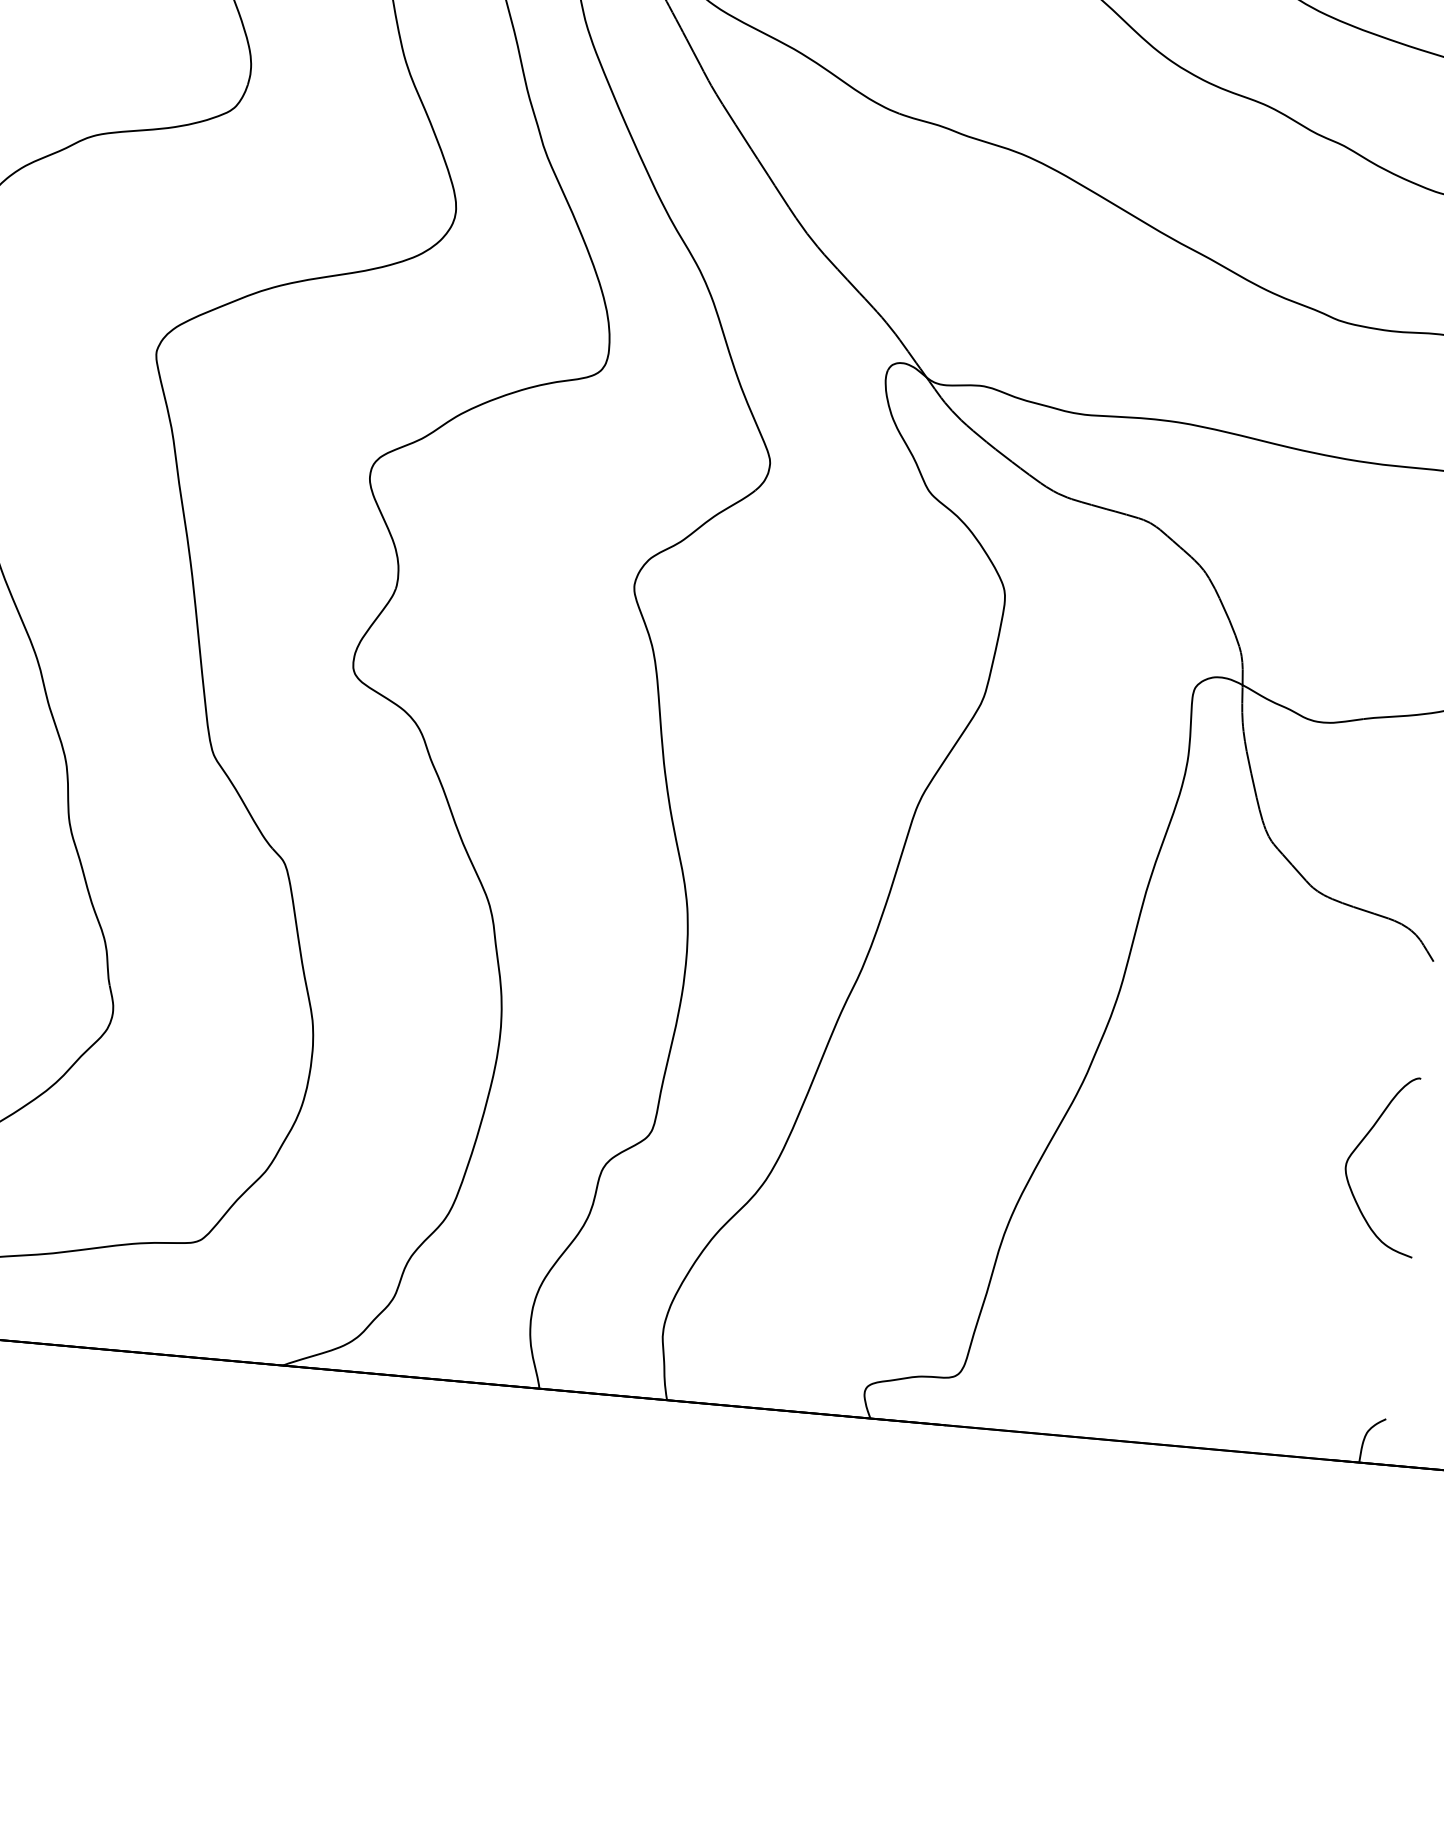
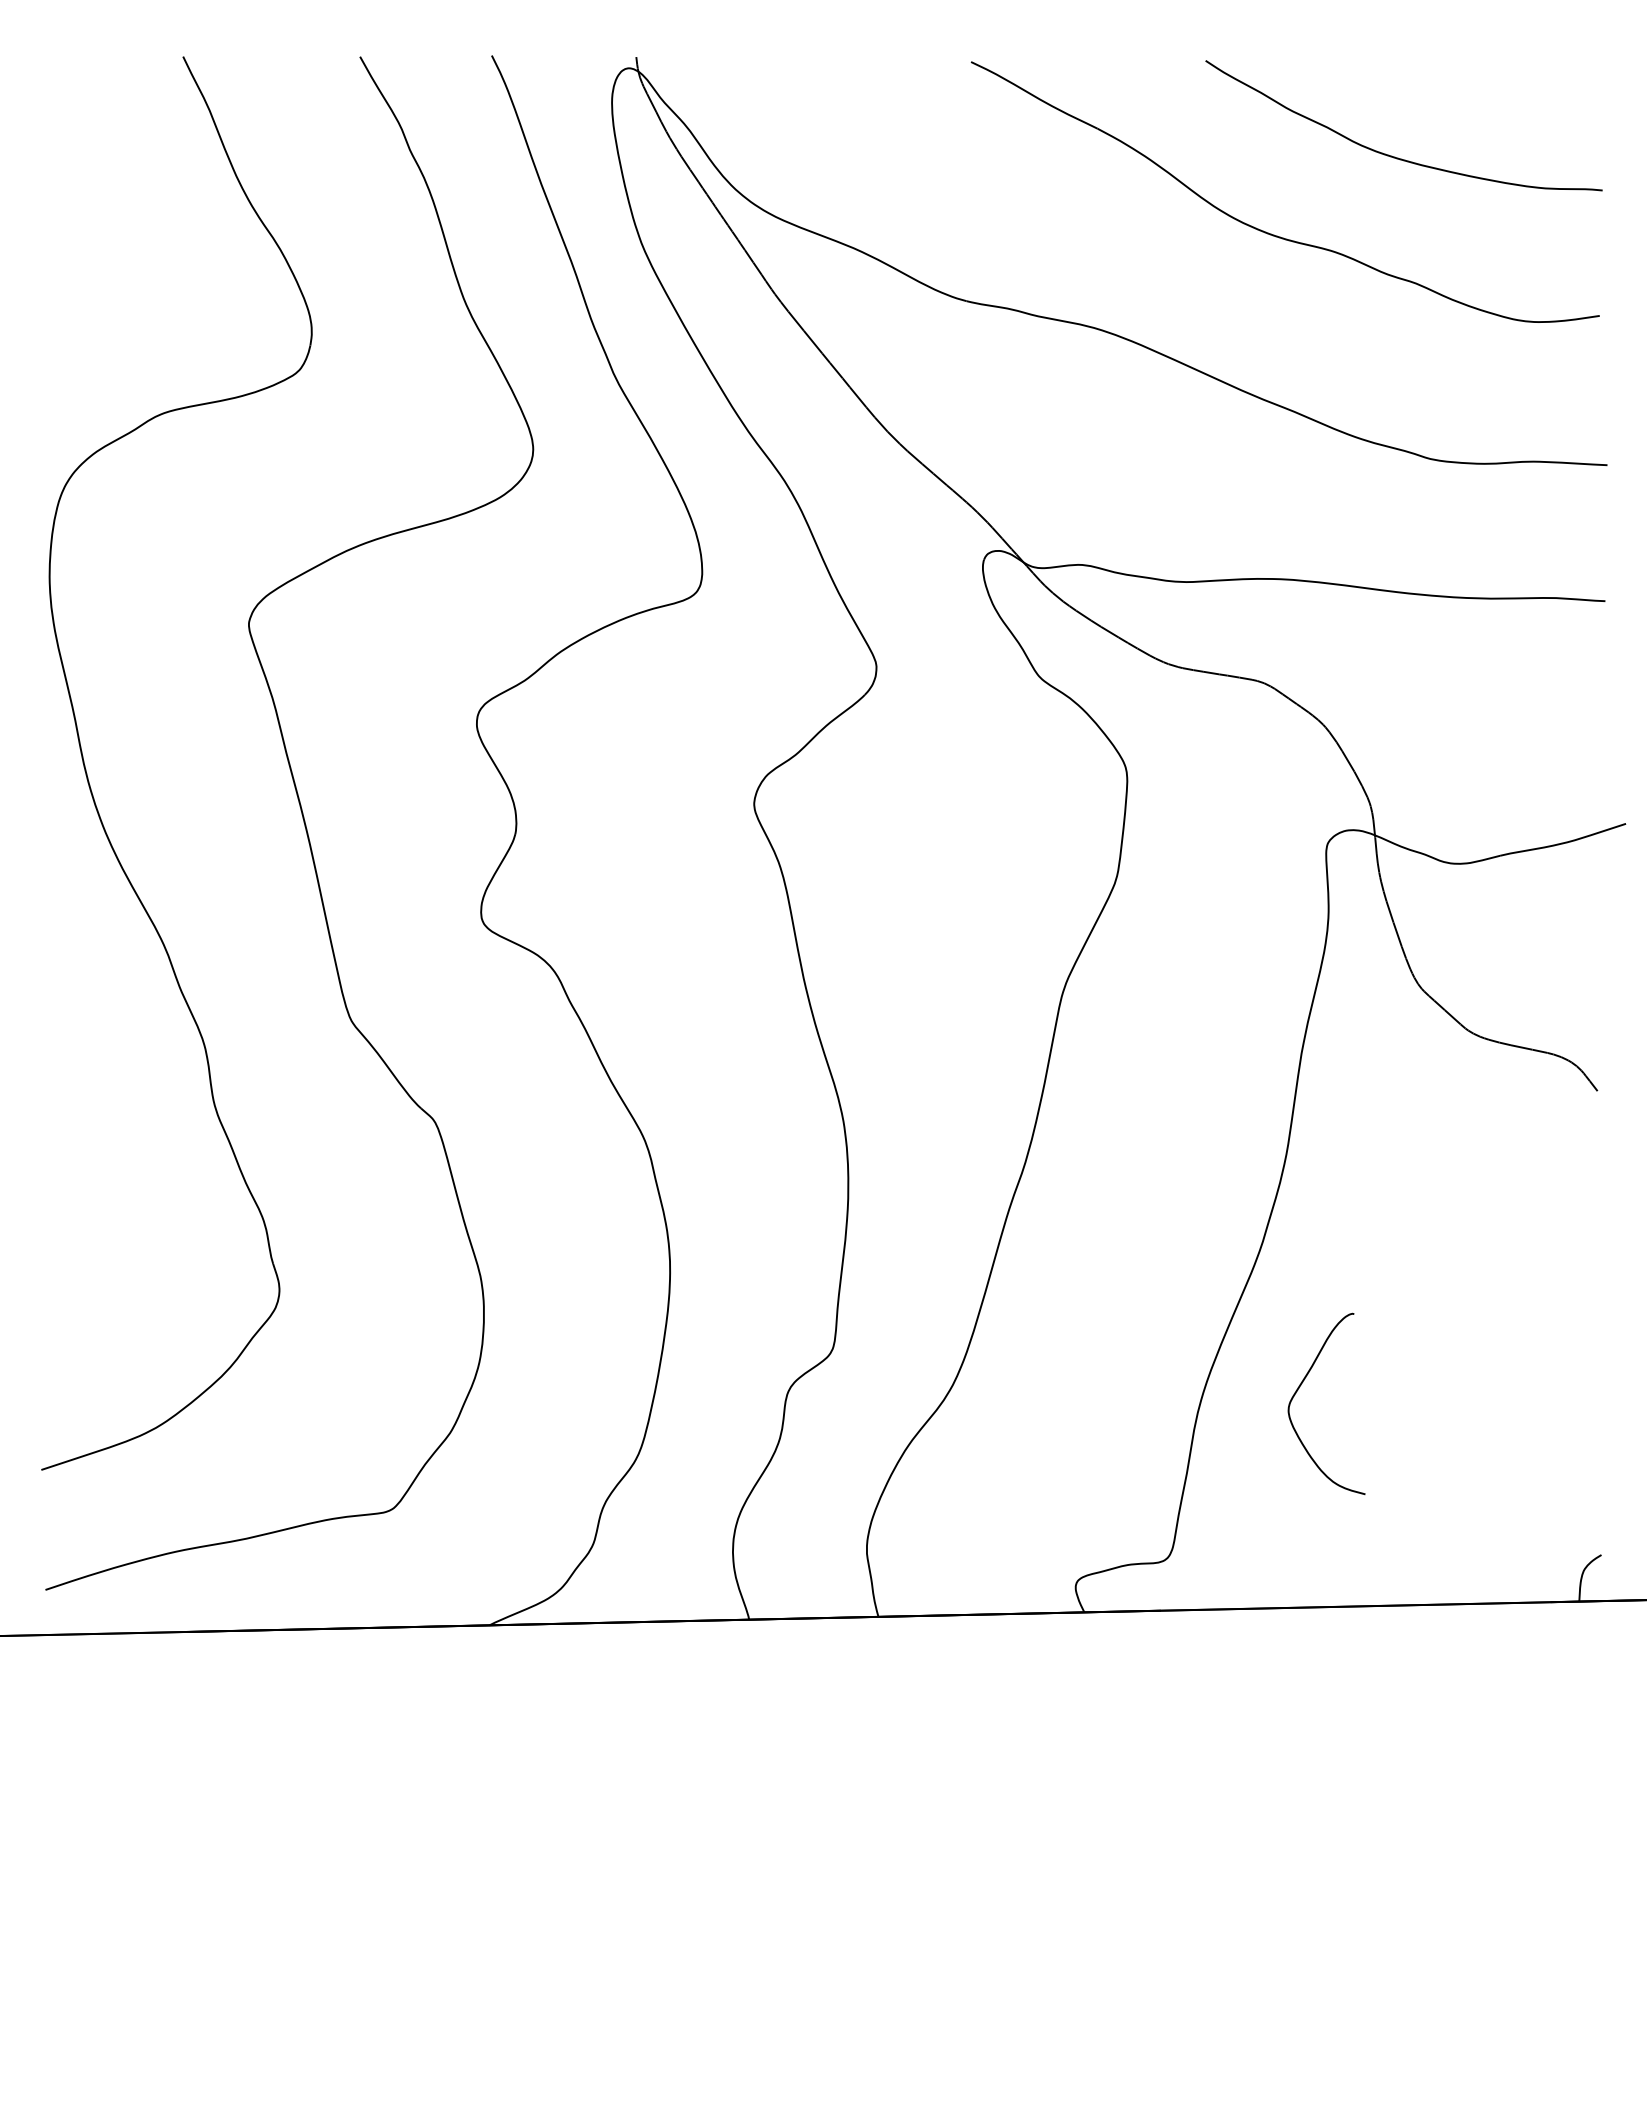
curve: (1361, 1143) -> (1301, 1385), moved

